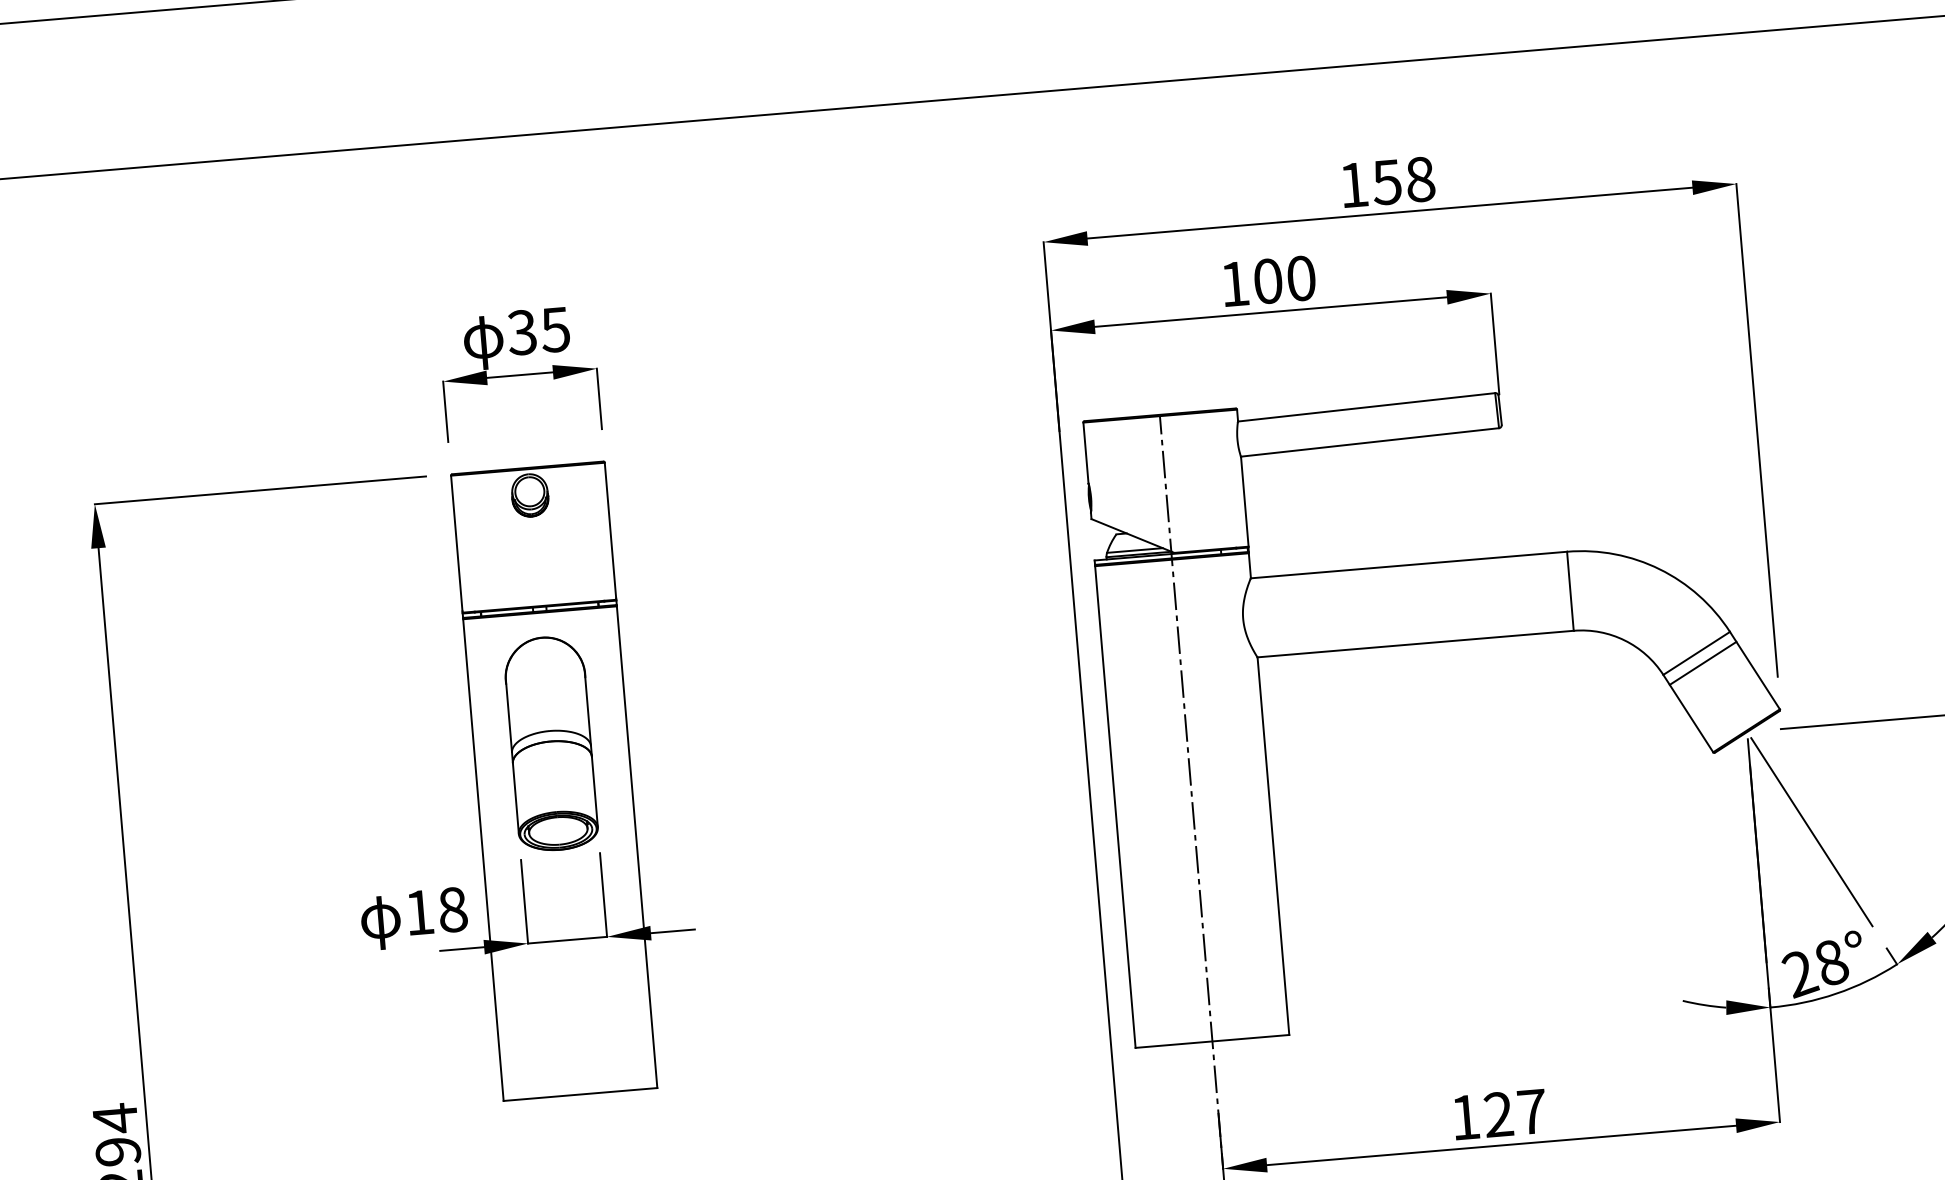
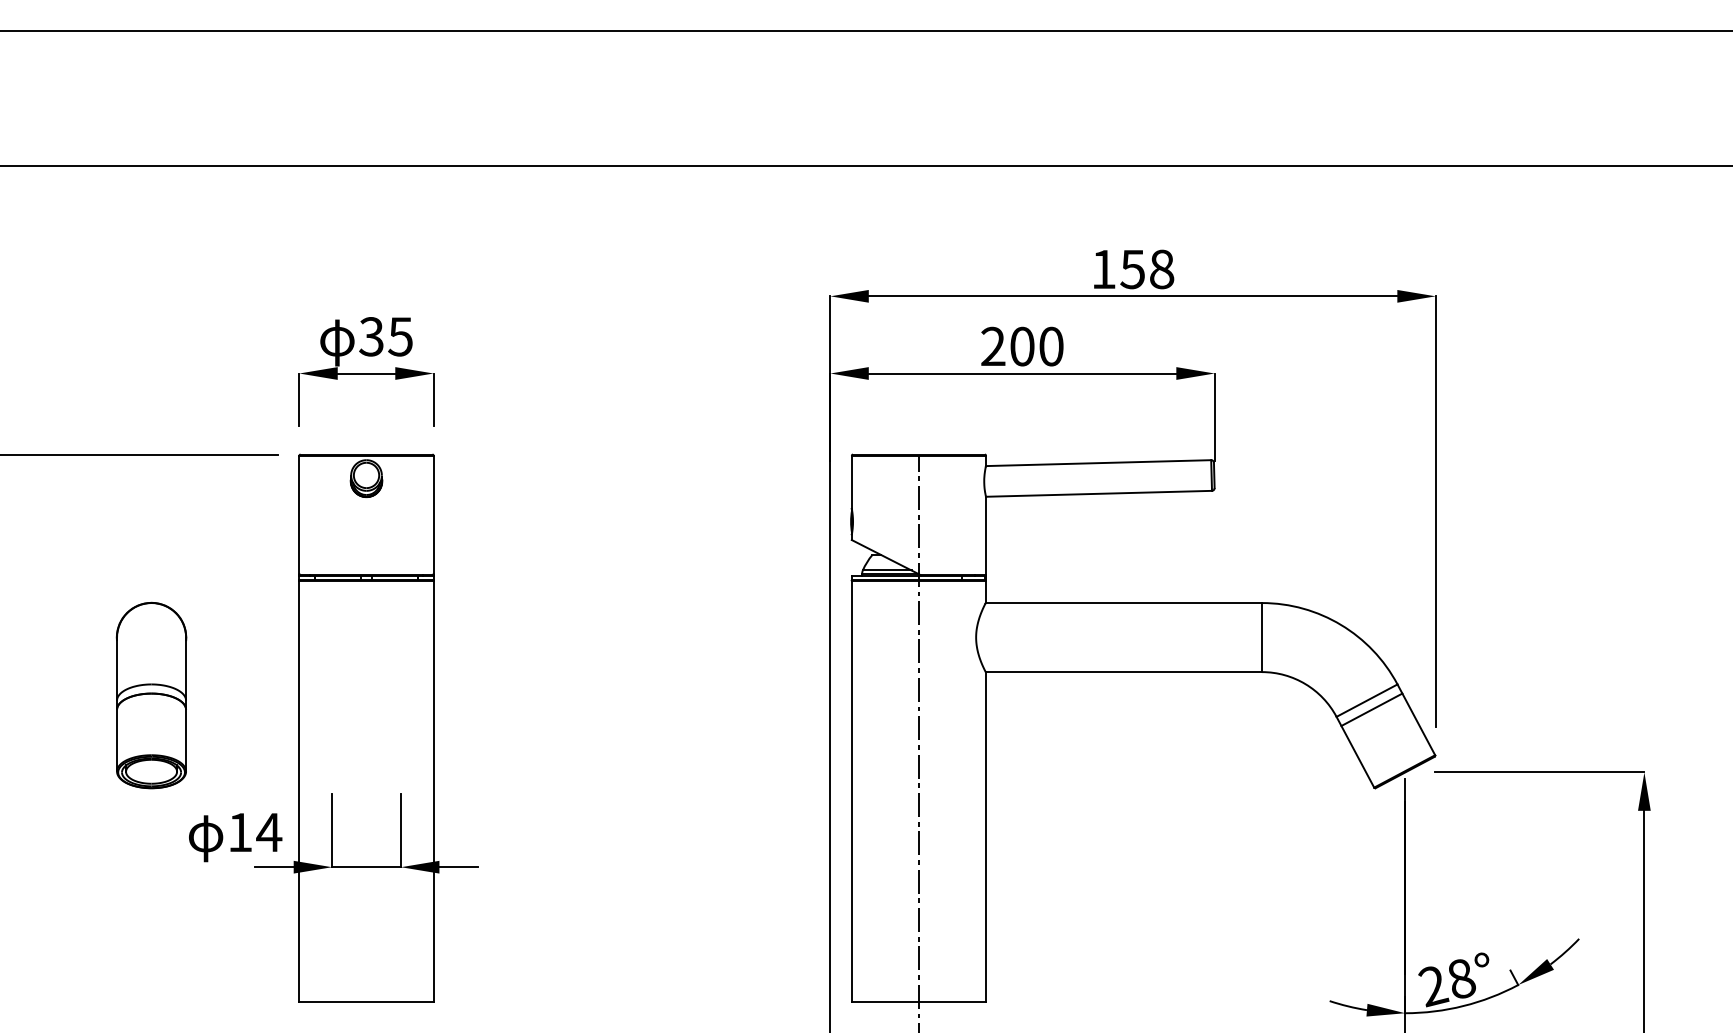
text: (1234, 282) -> (993, 345), 100 -> 200
part: (550, 743) -> (151, 695), moved
line: (1811, 832) -> (1453, 864), removed
text: (453, 909) -> (269, 832), 18 -> 14

